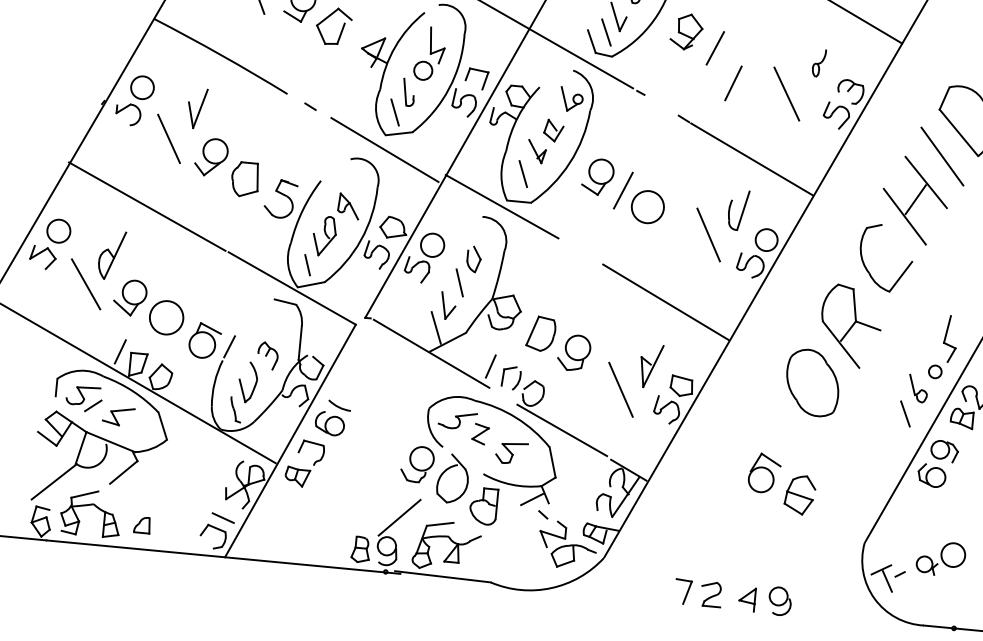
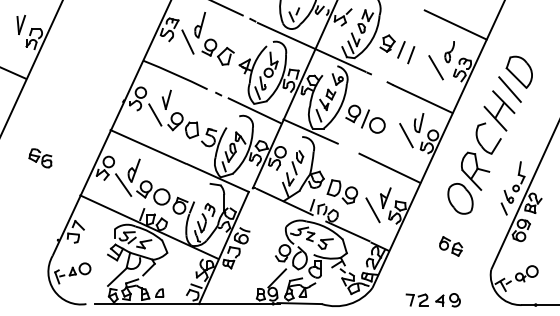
part: (818, 63) -> (449, 52), size x1.67
line: (733, 84) -> (411, 55), moved
part: (783, 484) -> (451, 246), size x0.71

